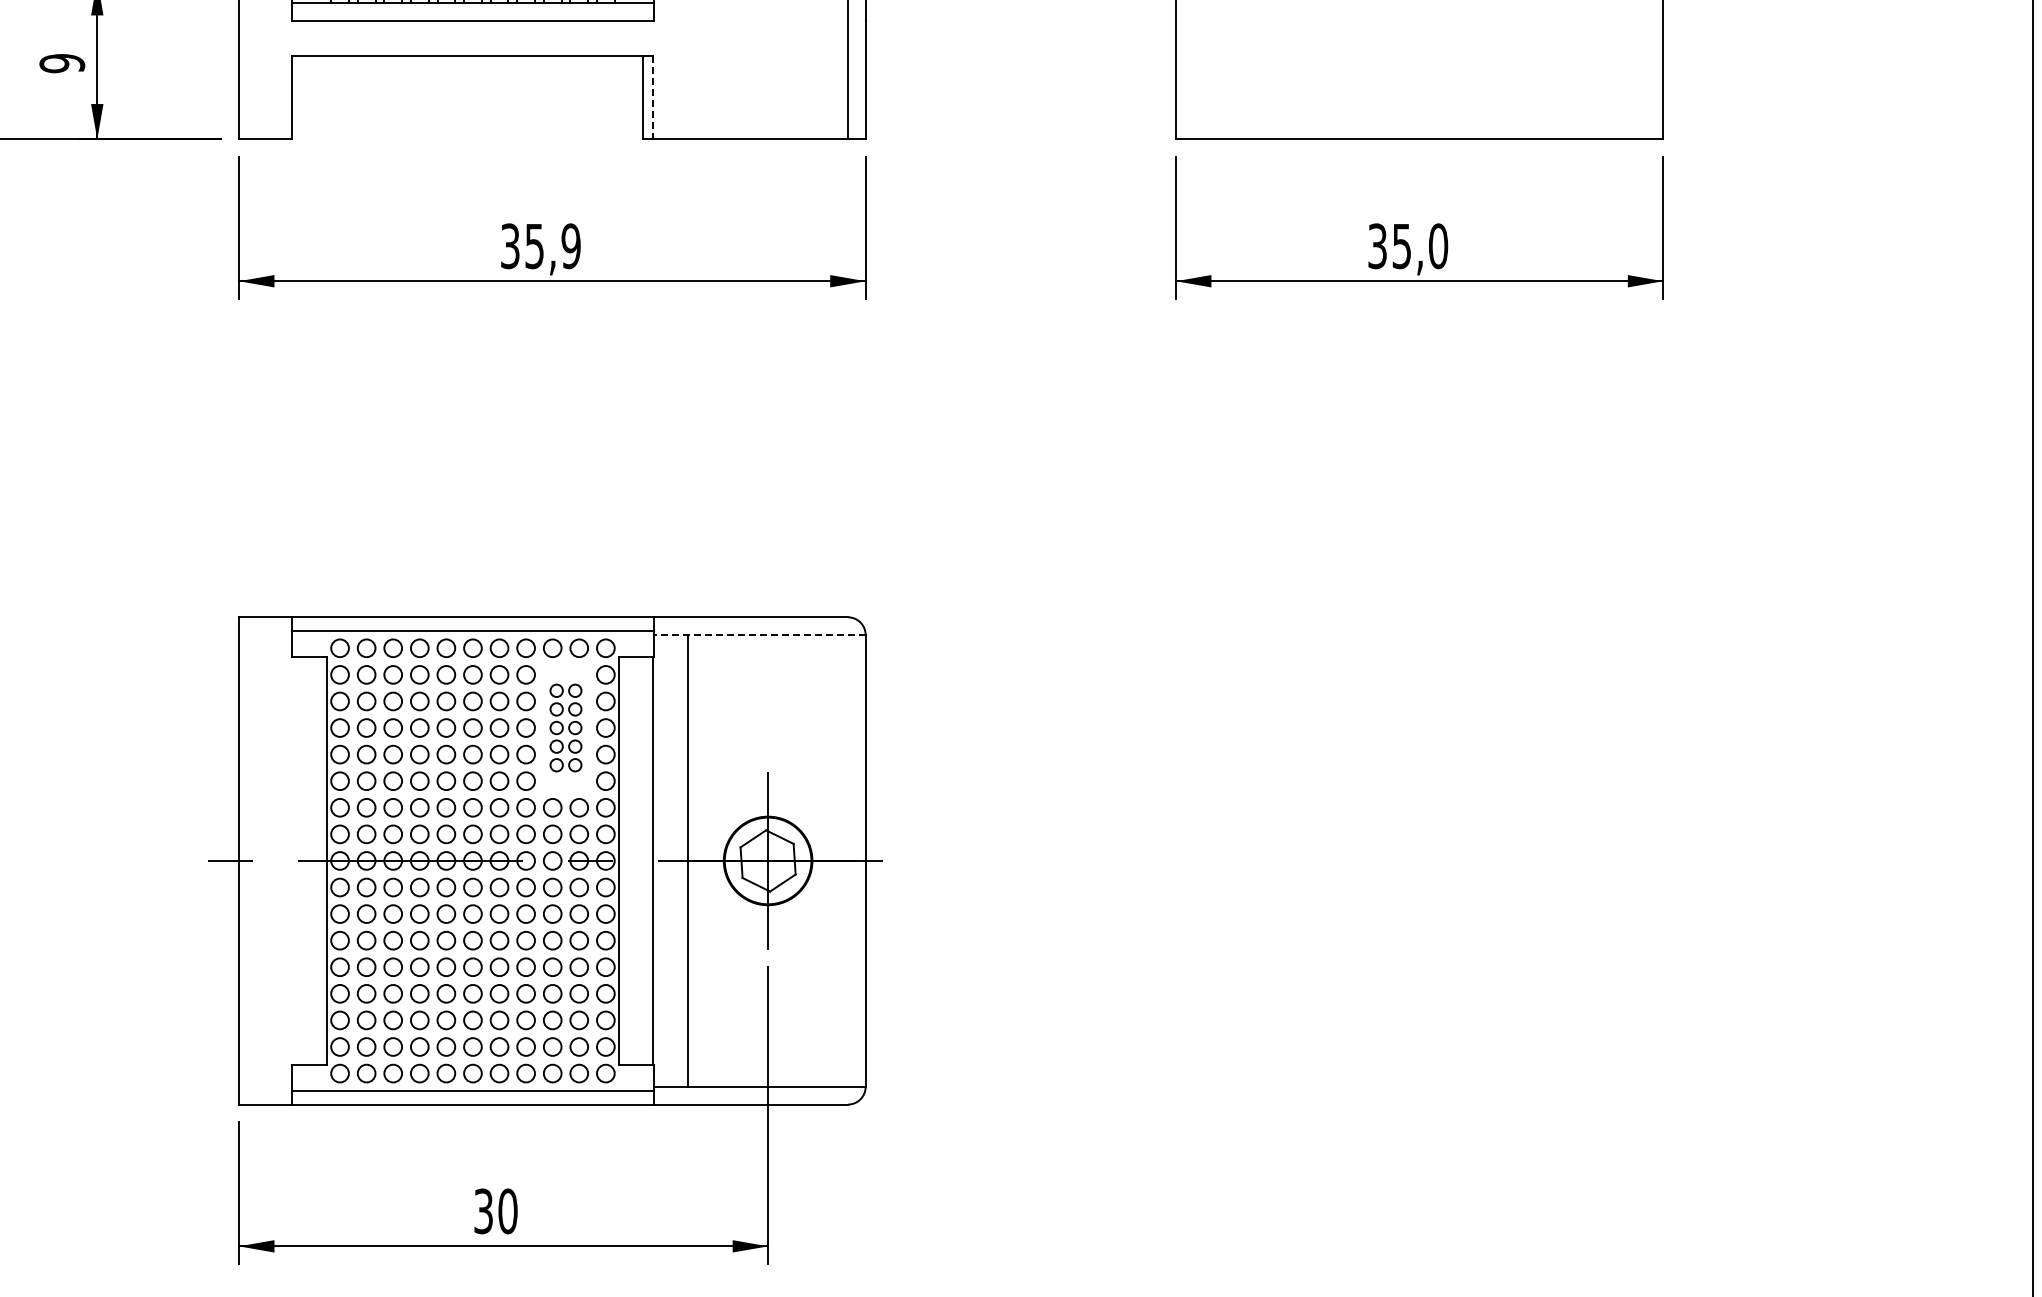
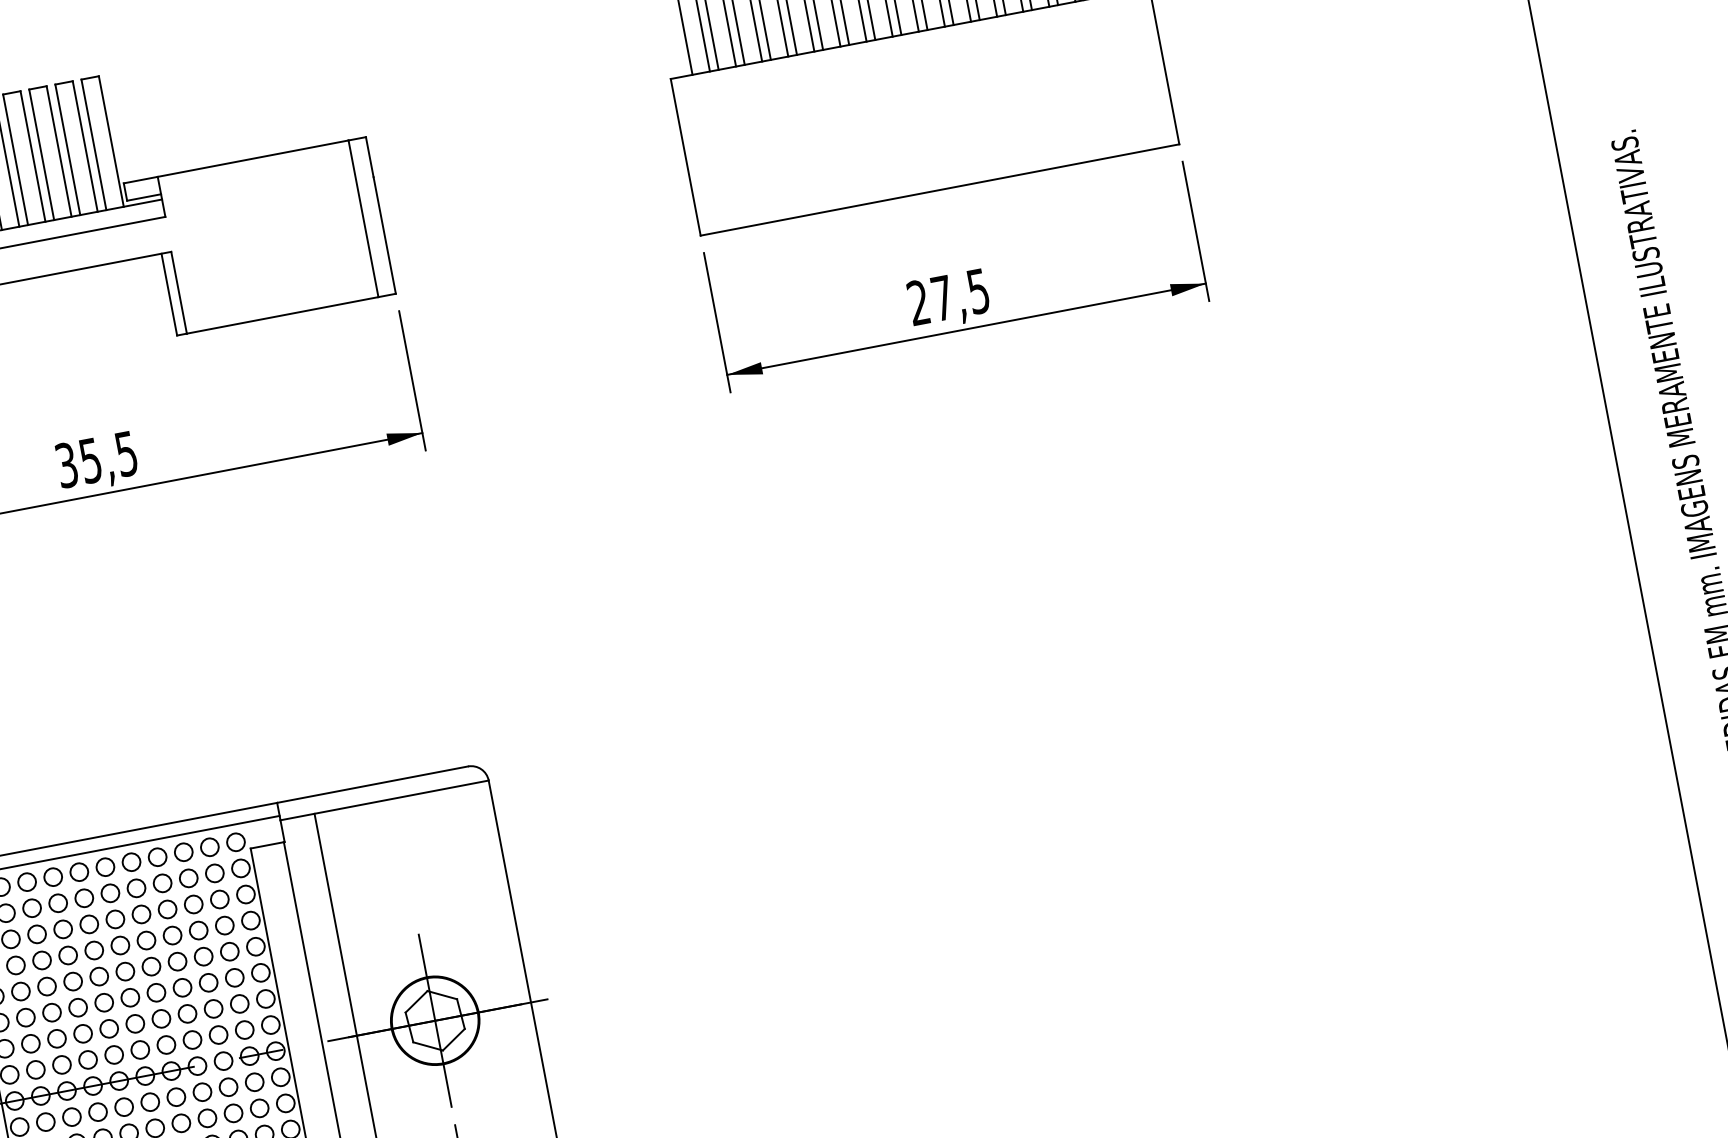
line: (652, 97) -> (178, 292), dashed -> solid
text: (570, 245) -> (125, 453), 35,9 -> 35,5
text: (1408, 246) -> (949, 297), 35,0 -> 27,5
line: (759, 635) -> (384, 800), dashed -> solid
part: (565, 727) -> (211, 927), size x1.43

